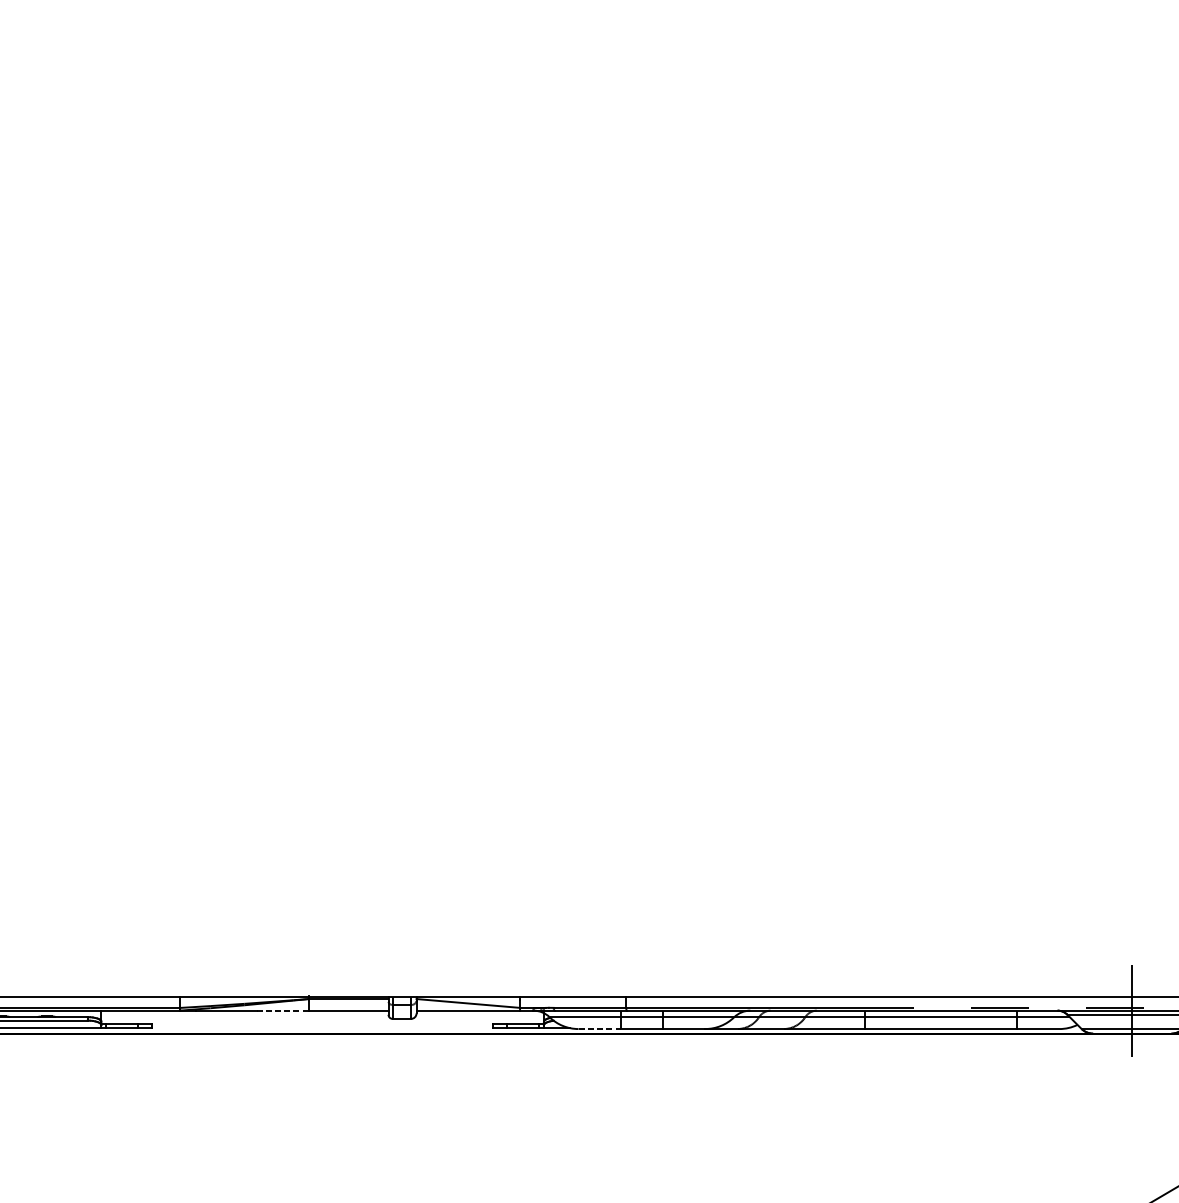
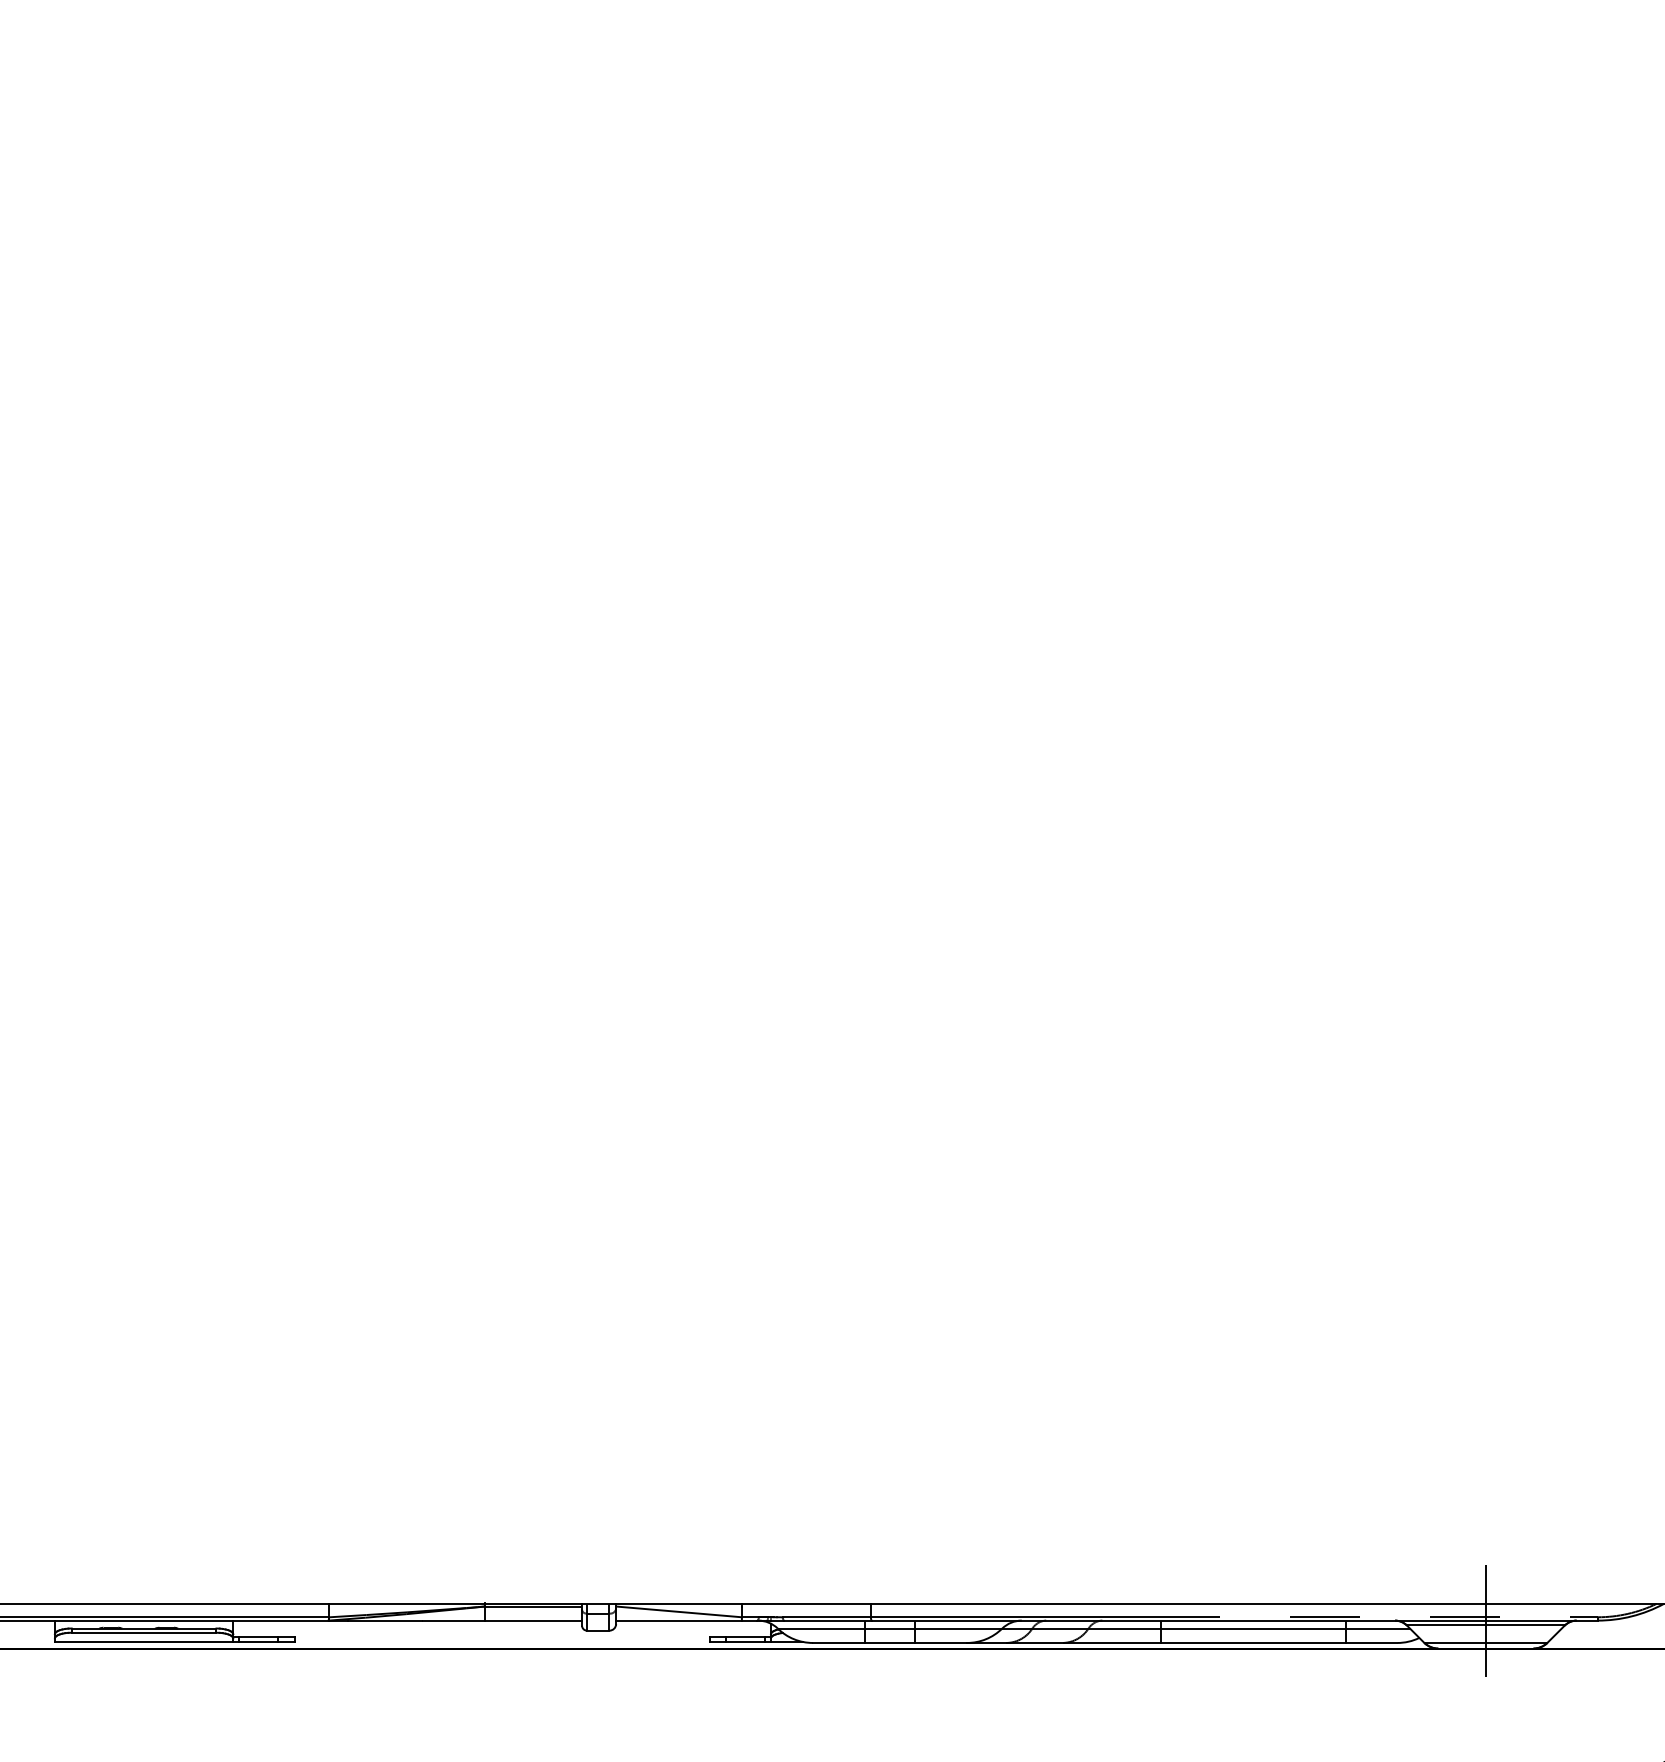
line: (283, 1010) -> (454, 1620), dashed -> solid
line: (599, 1028) -> (838, 1642), dashed -> solid

